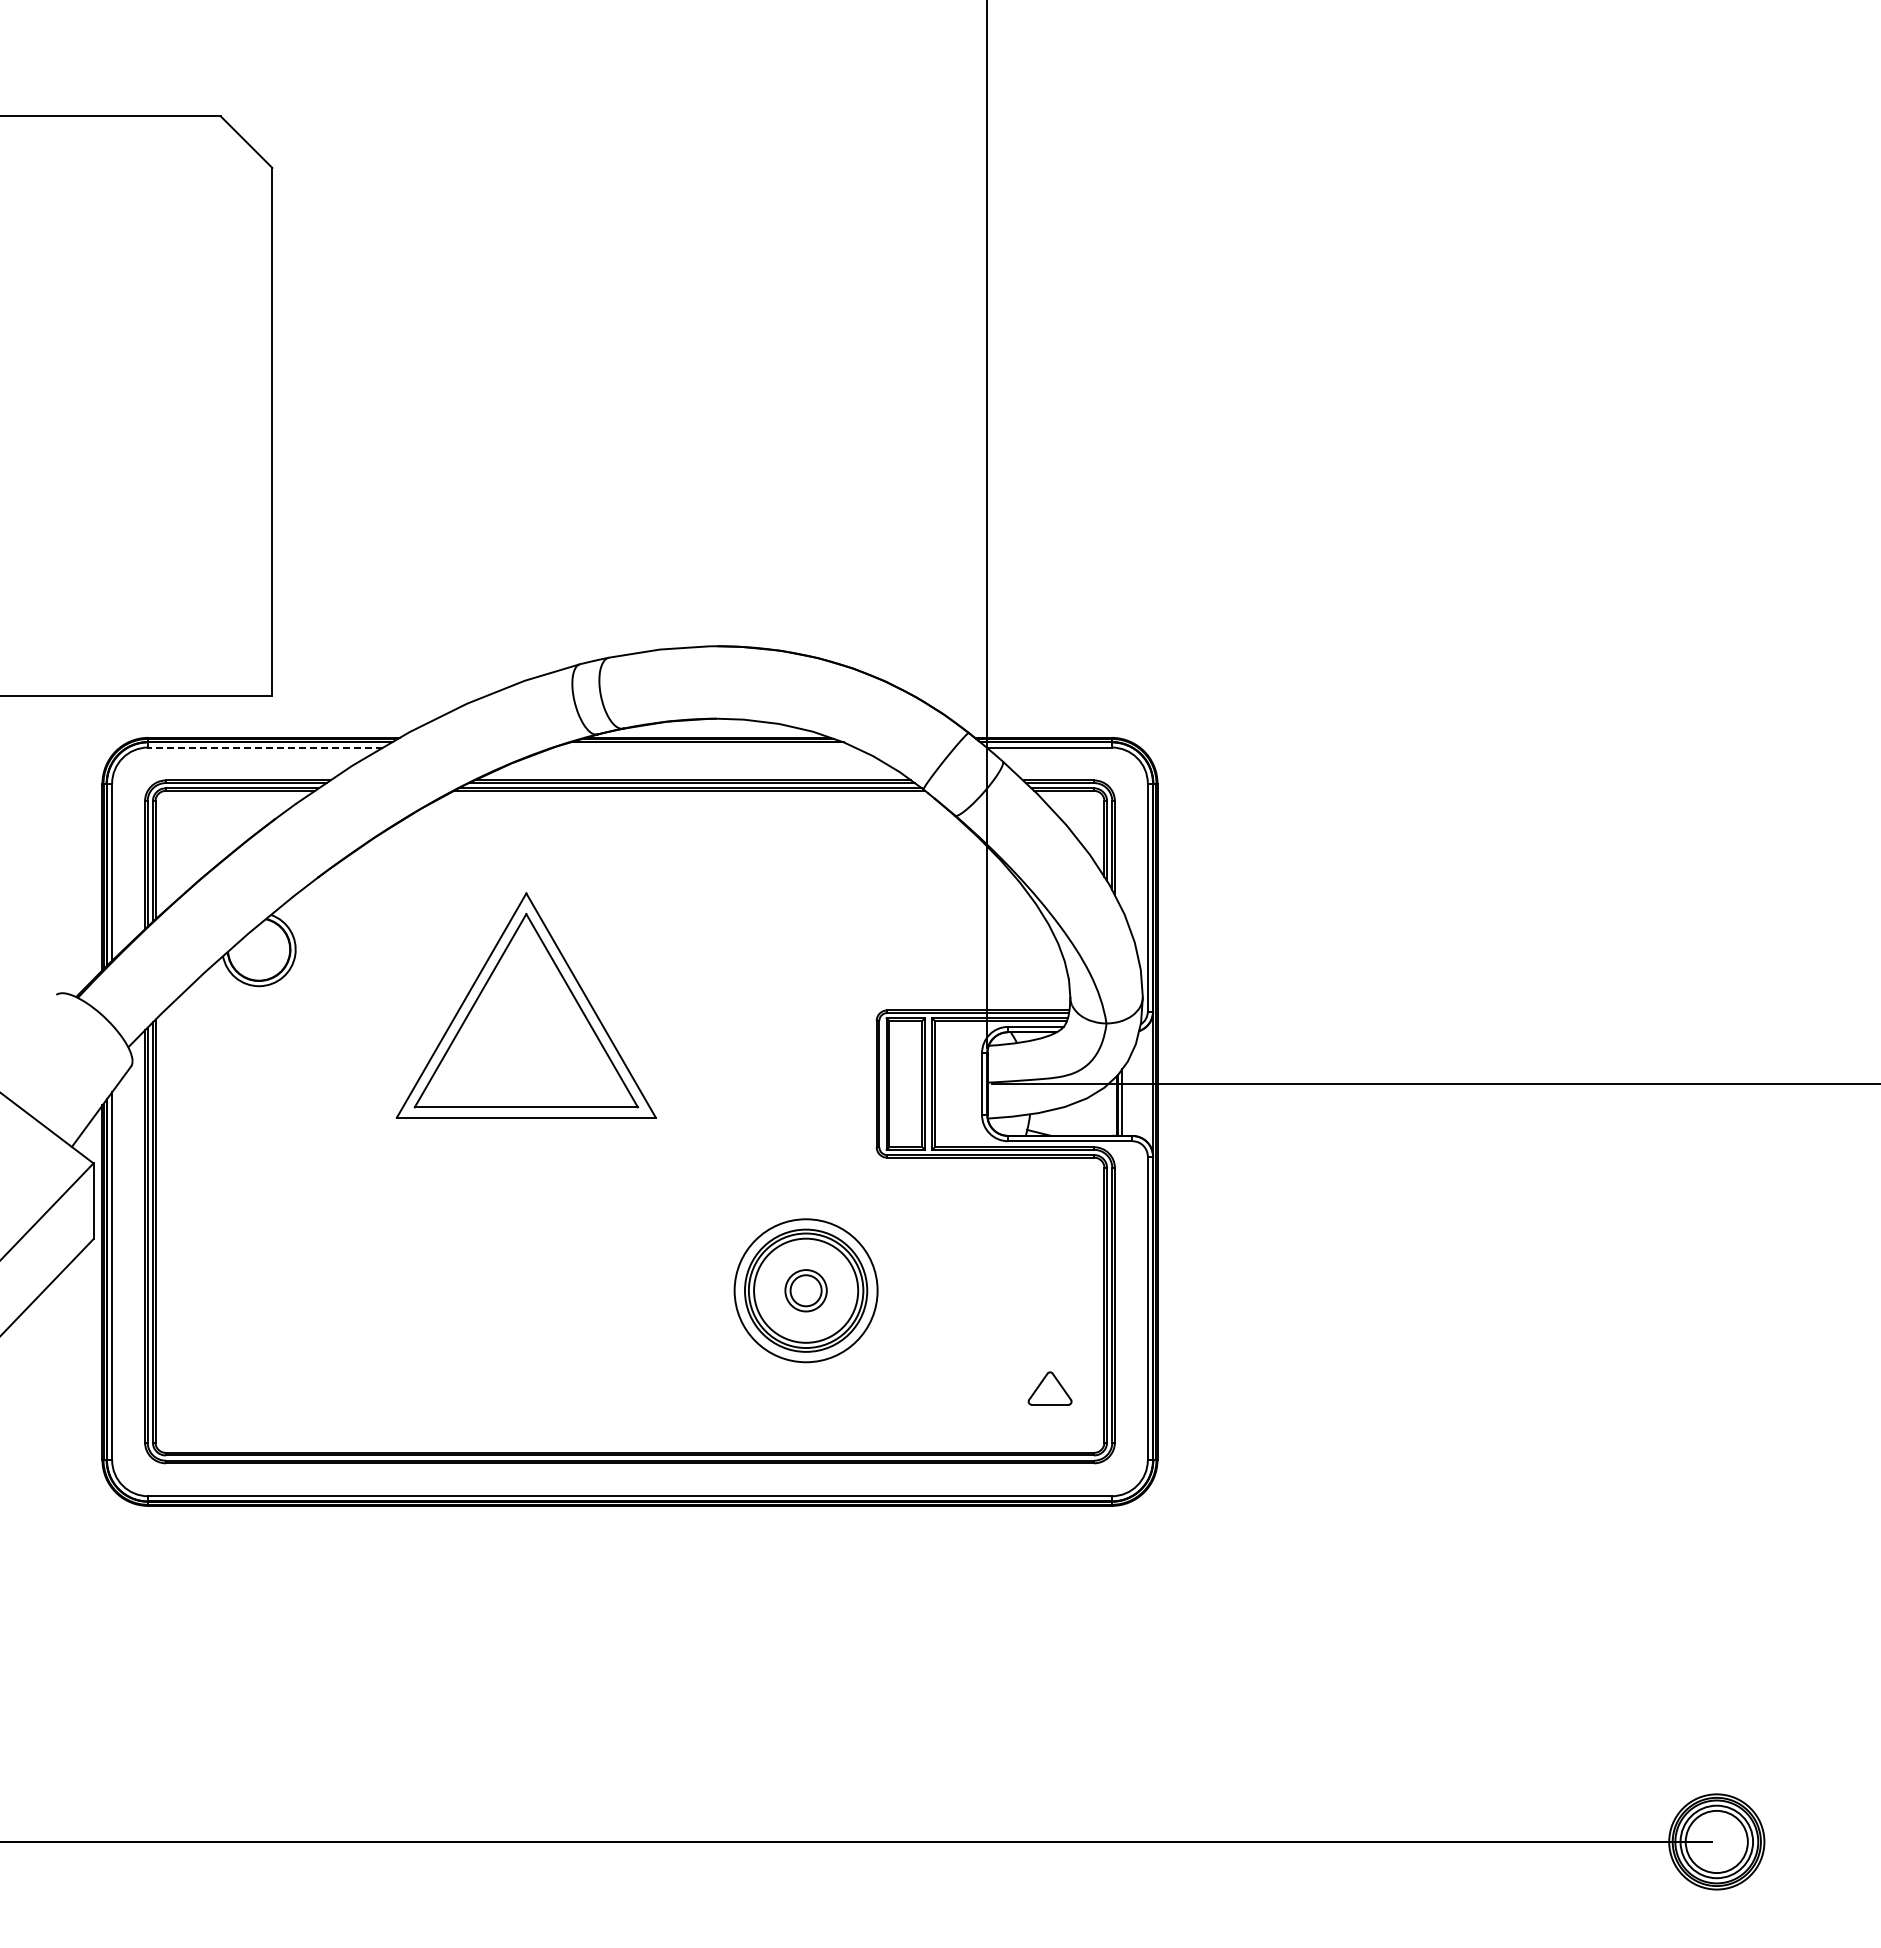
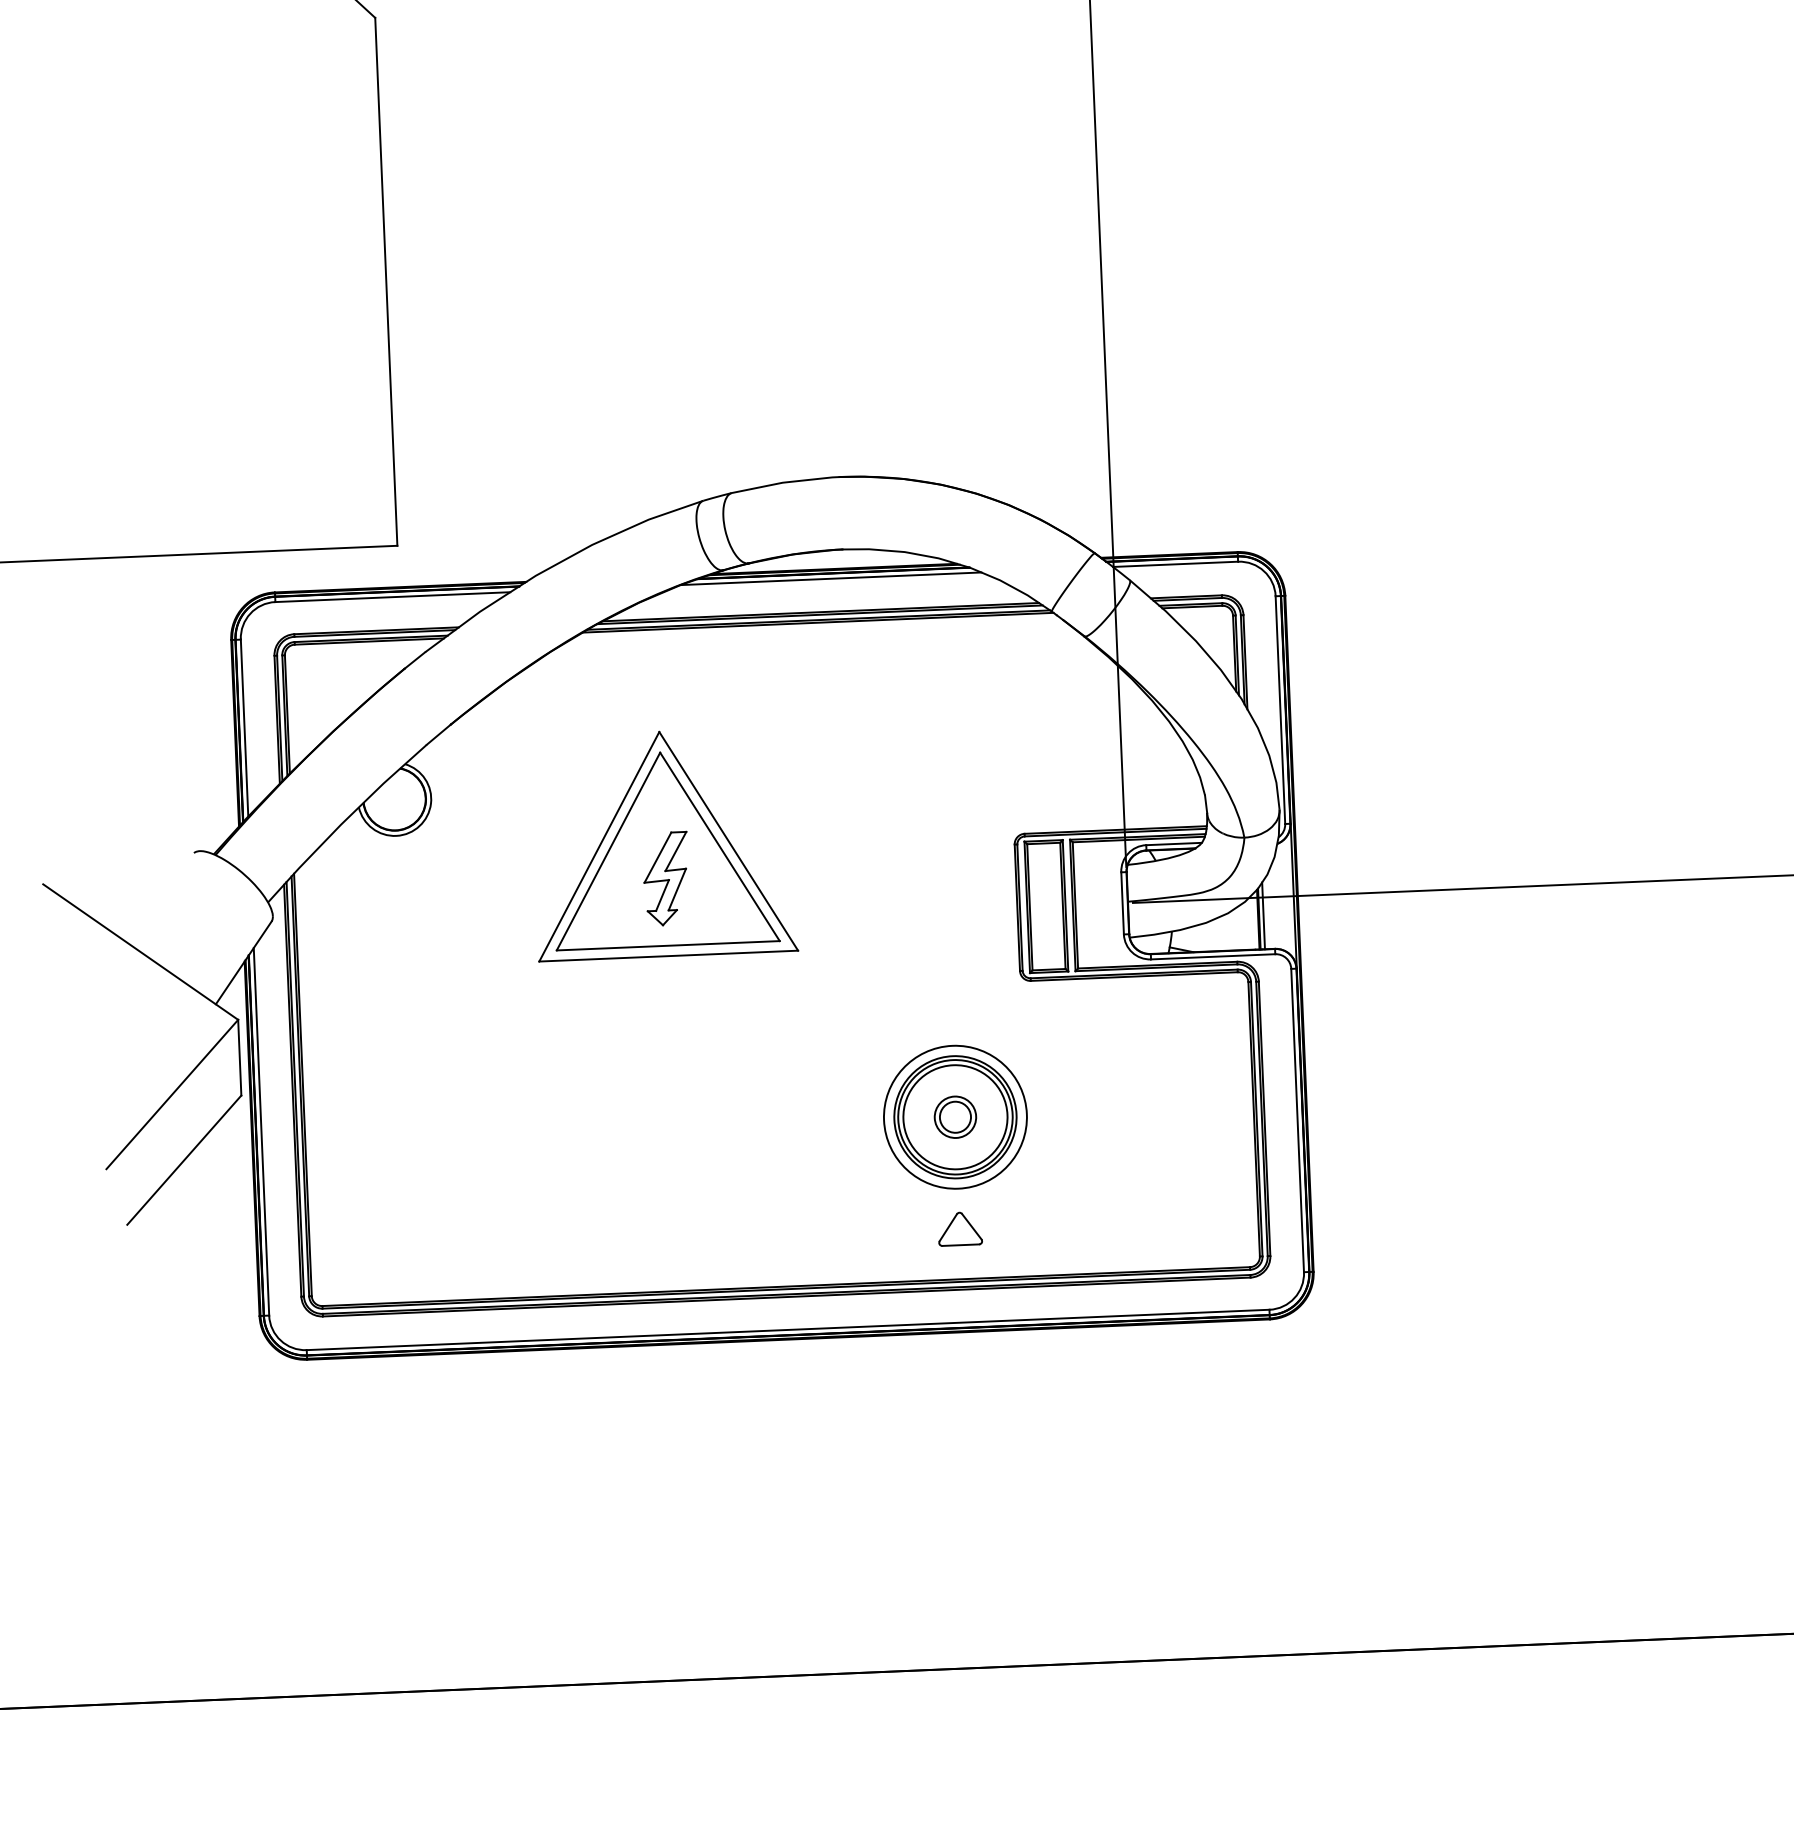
line: (265, 747) -> (392, 597), dashed -> solid
line: (703, 747) -> (830, 578), added
part: (527, 1040) -> (666, 878), added
part: (1049, 1388) -> (959, 1228), moved

